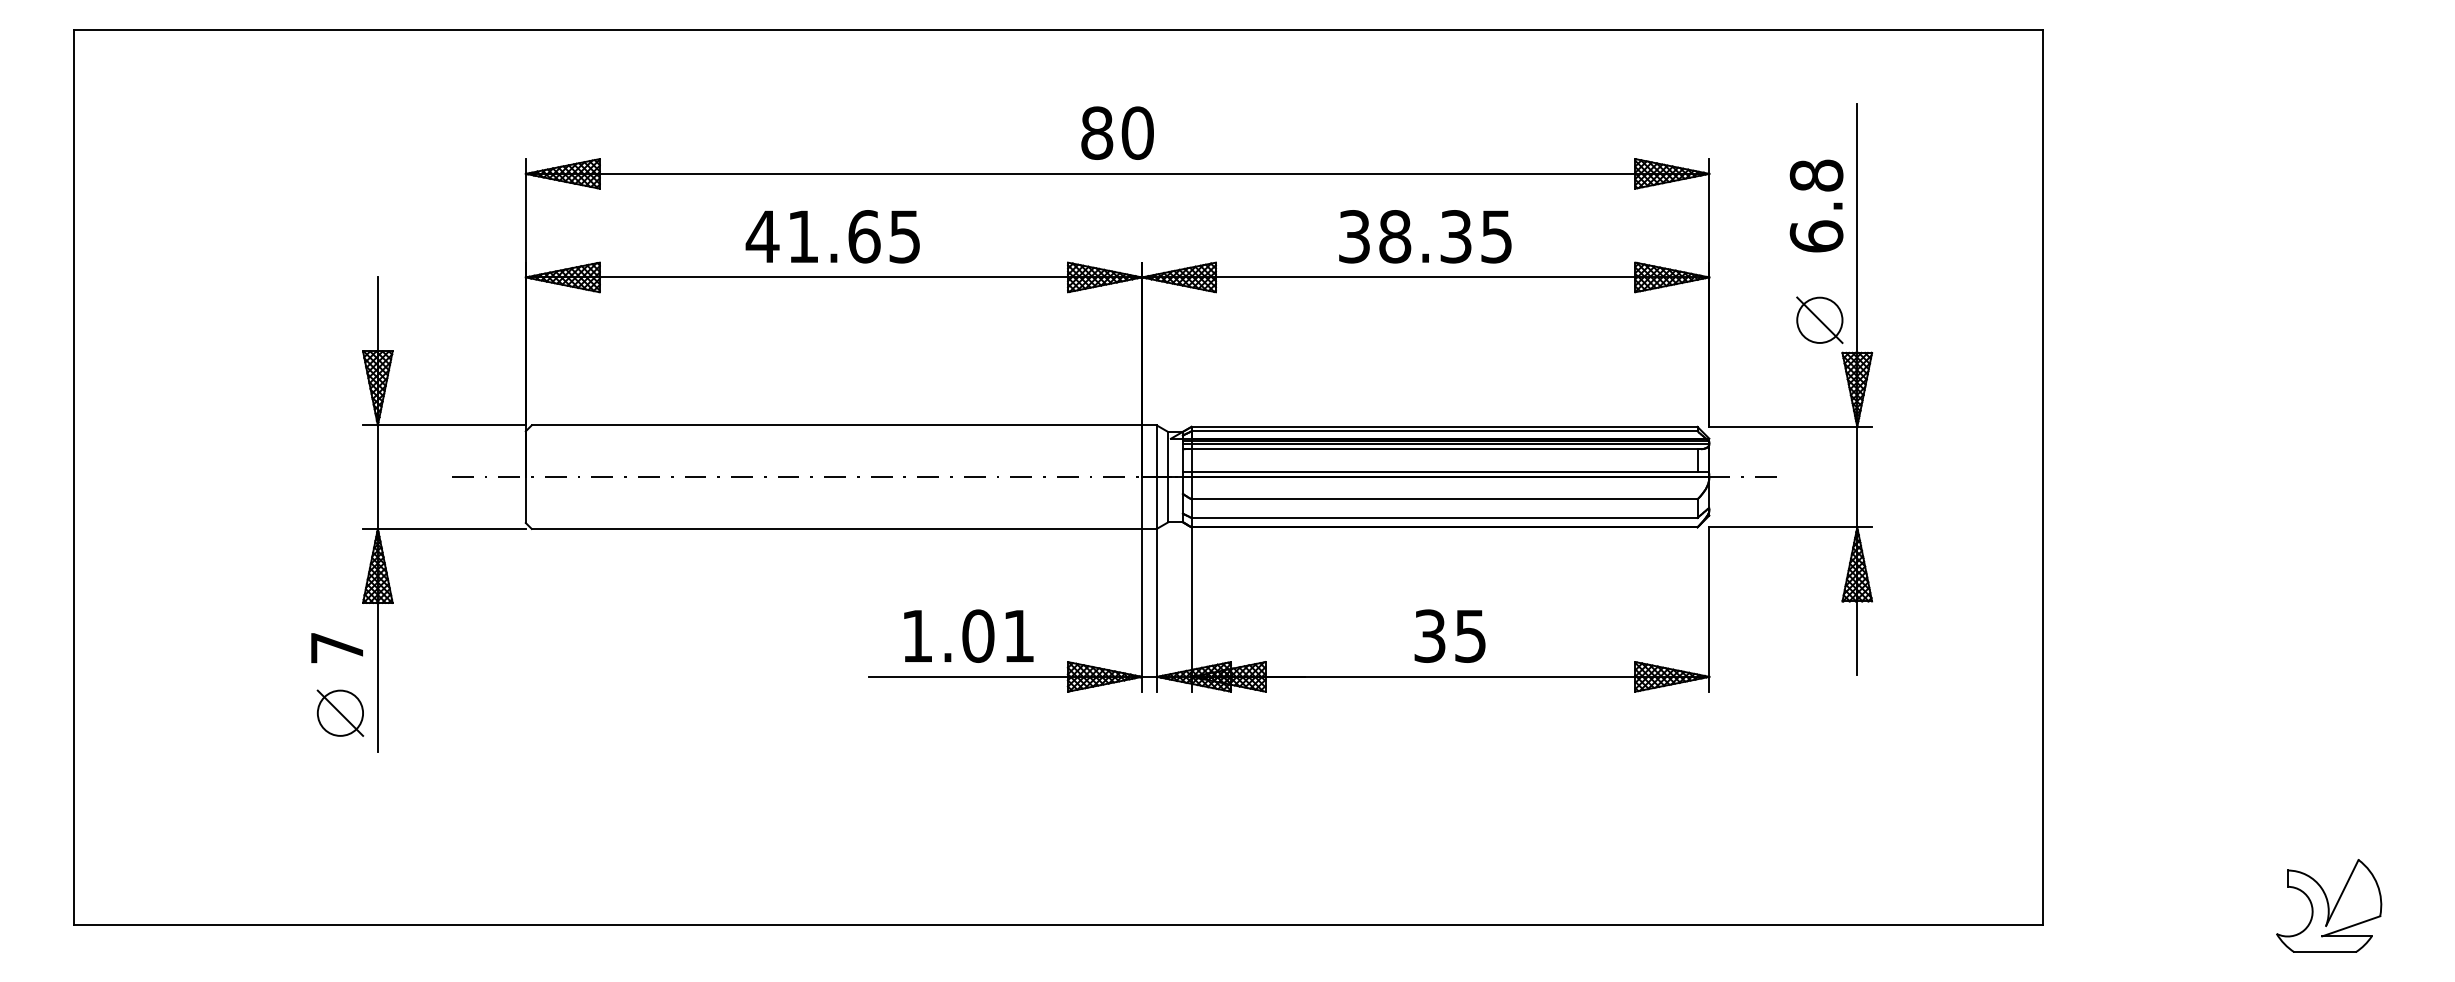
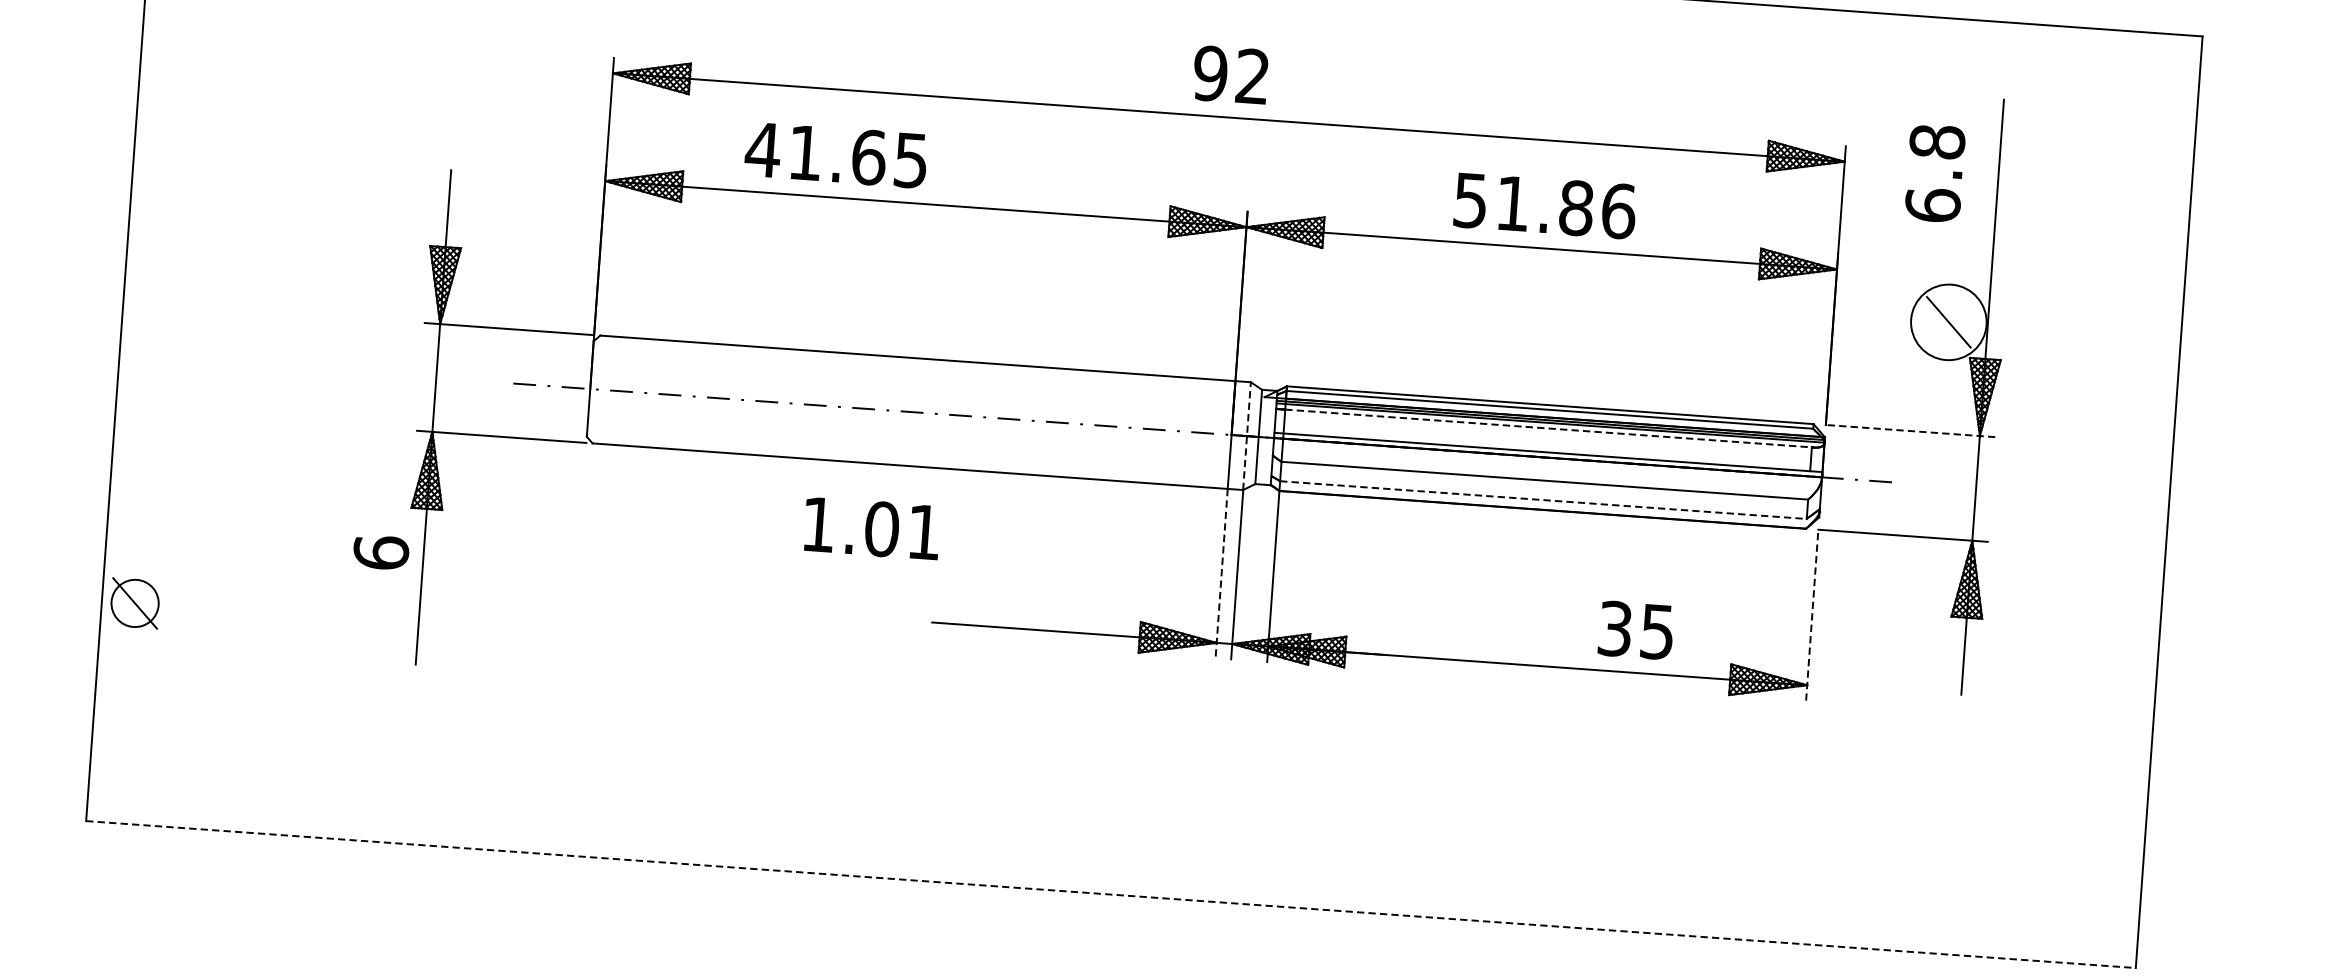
text: (1117, 132) -> (1231, 74), 80 -> 92
text: (1816, 205) -> (1935, 172), moved
text: (832, 236) -> (835, 154), moved
text: (1426, 236) -> (1545, 205), 38.35 -> 51.86
circle: (1819, 319) -> (1948, 321), size x1.6
line: (1790, 426) -> (1910, 430), solid -> dashed
line: (1444, 449) -> (1548, 428), solid -> dashed
line: (1156, 477) -> (1246, 436), solid -> dashed
line: (1444, 517) -> (1543, 499), solid -> dashed
line: (1709, 609) -> (1812, 615), solid -> dashed
line: (1142, 610) -> (1222, 573), solid -> dashed
text: (968, 635) -> (871, 527), moved
text: (1449, 635) -> (1635, 629), moved
text: (336, 647) -> (380, 552), 7 -> 6
part: (340, 712) -> (135, 602), moved
line: (1058, 924) -> (1111, 894), solid -> dashed

